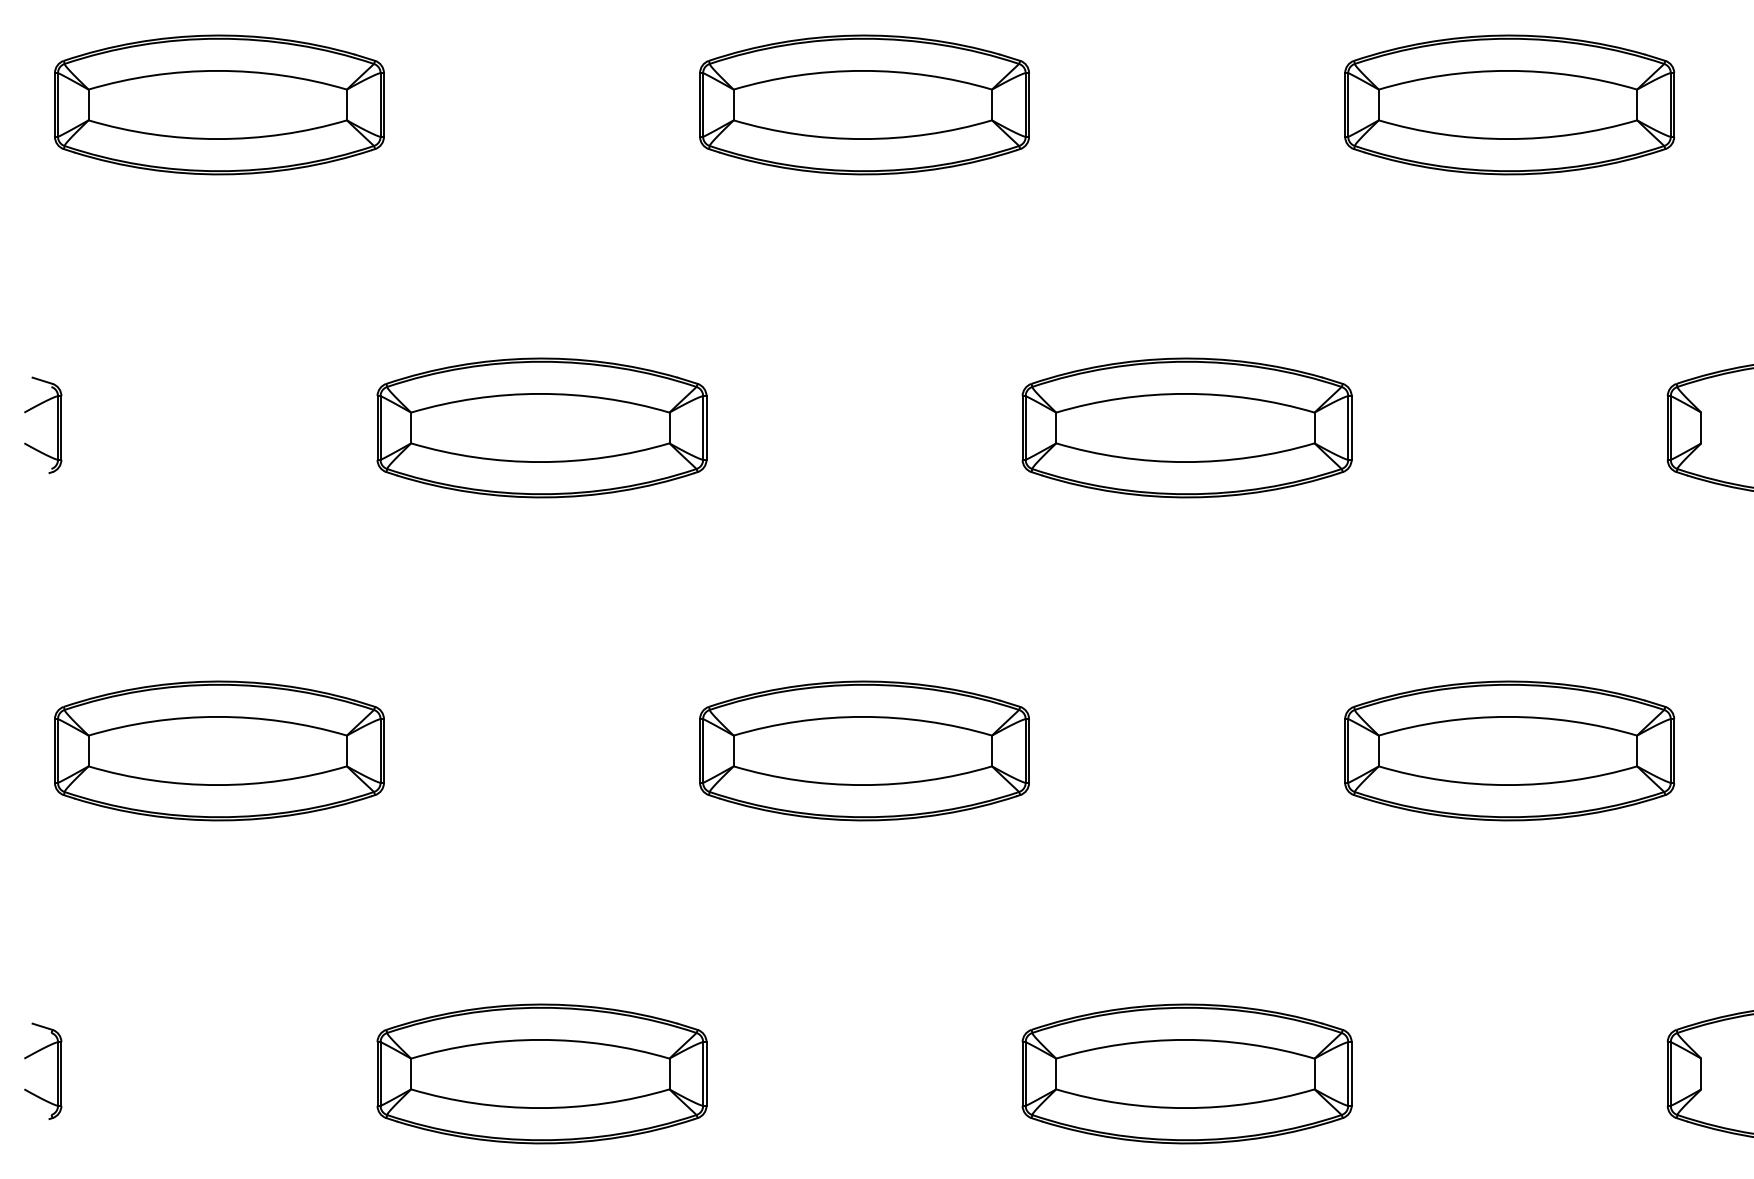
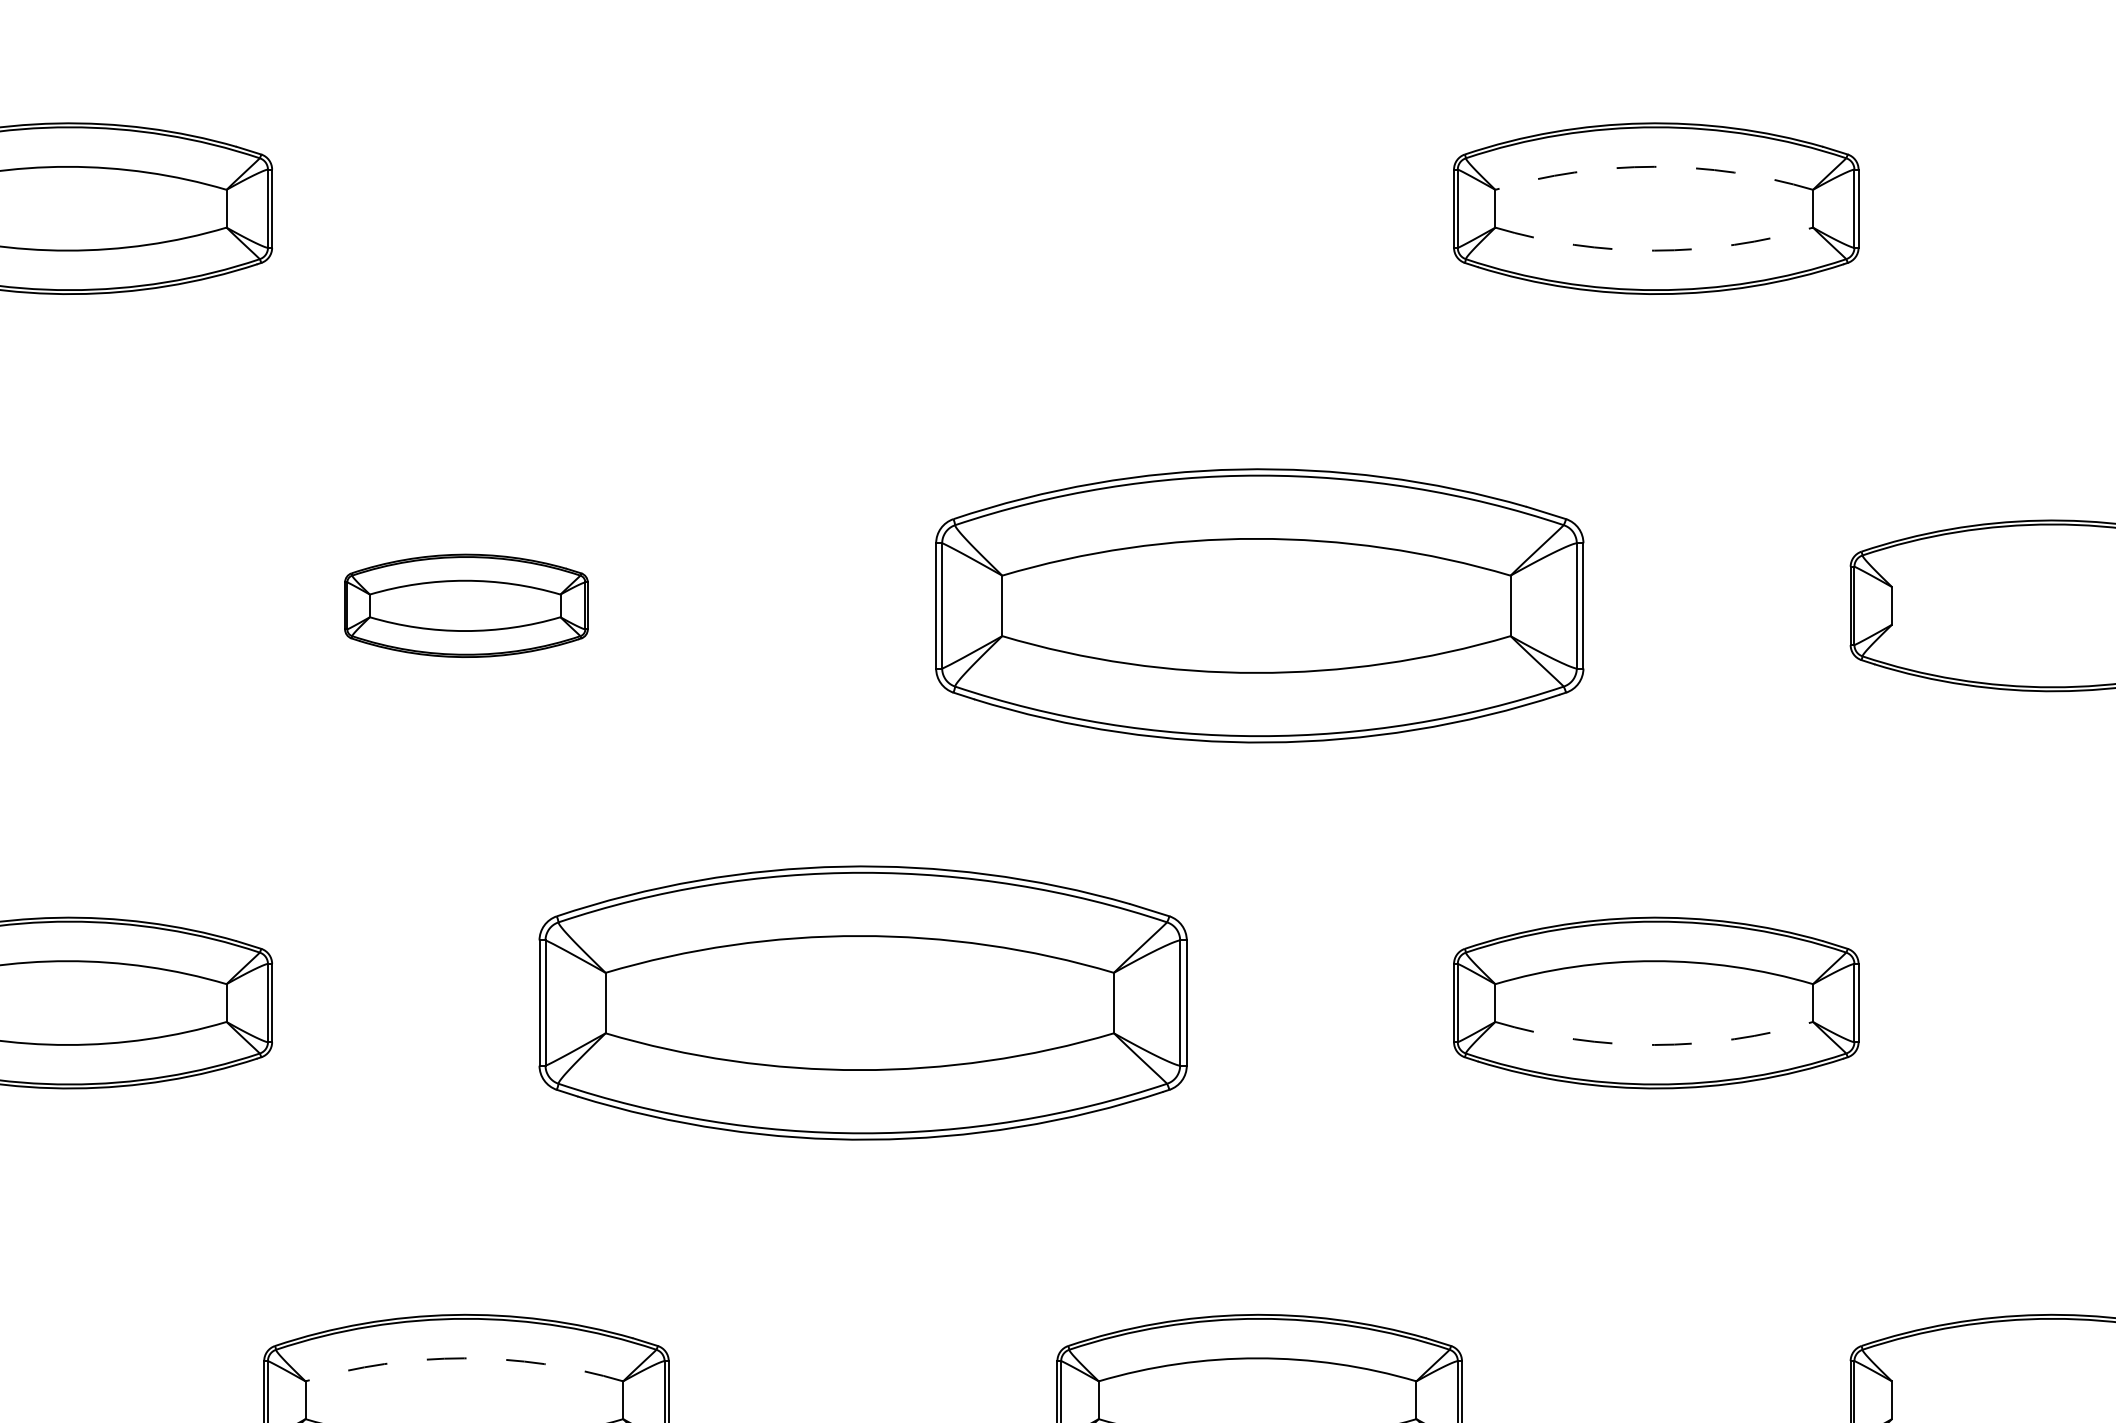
arc: (1507, 70) -> (1653, 166), solid -> dashed
part: (864, 104) -> (862, 208), removed
arc: (1507, 139) -> (1653, 251), solid -> dashed
part: (541, 427) -> (465, 605), size x0.6
part: (1186, 427) -> (1258, 605), size x1.6
part: (864, 750) -> (862, 1002), size x1.6
arc: (1507, 785) -> (1653, 1045), solid -> dashed
arc: (540, 1039) -> (464, 1357), solid -> dashed

